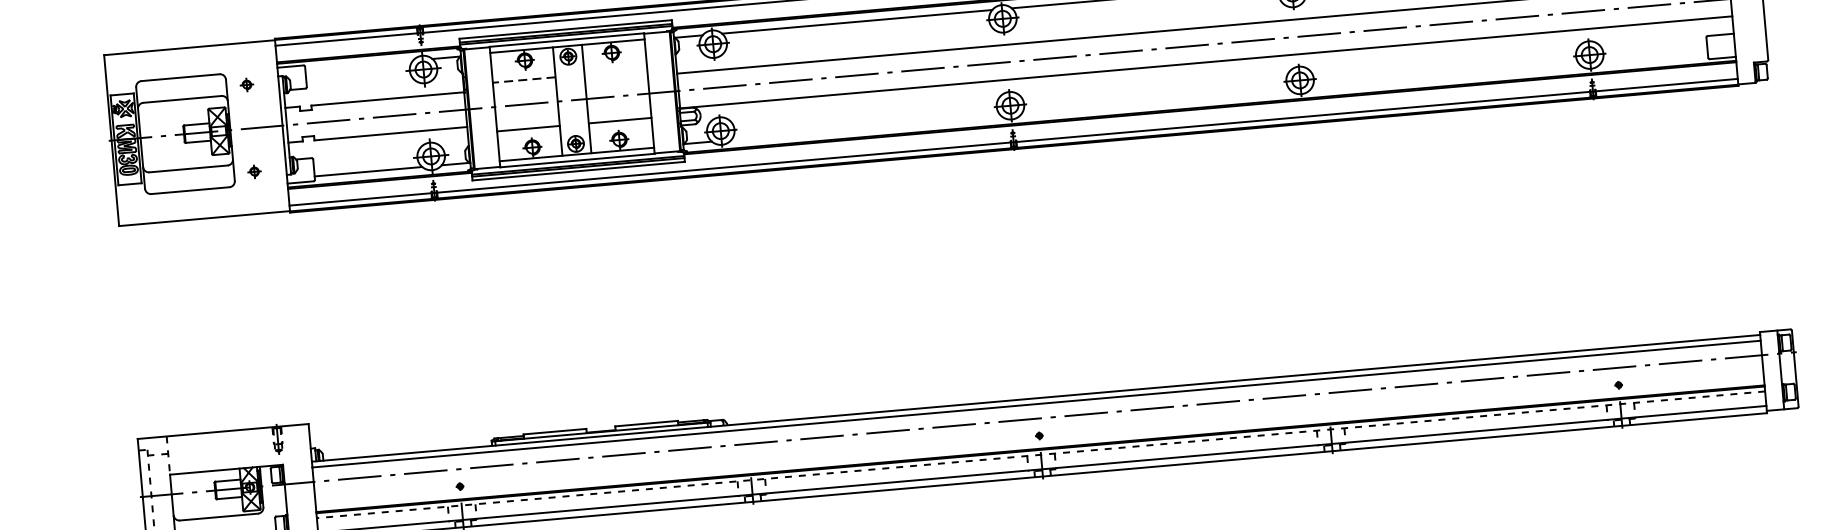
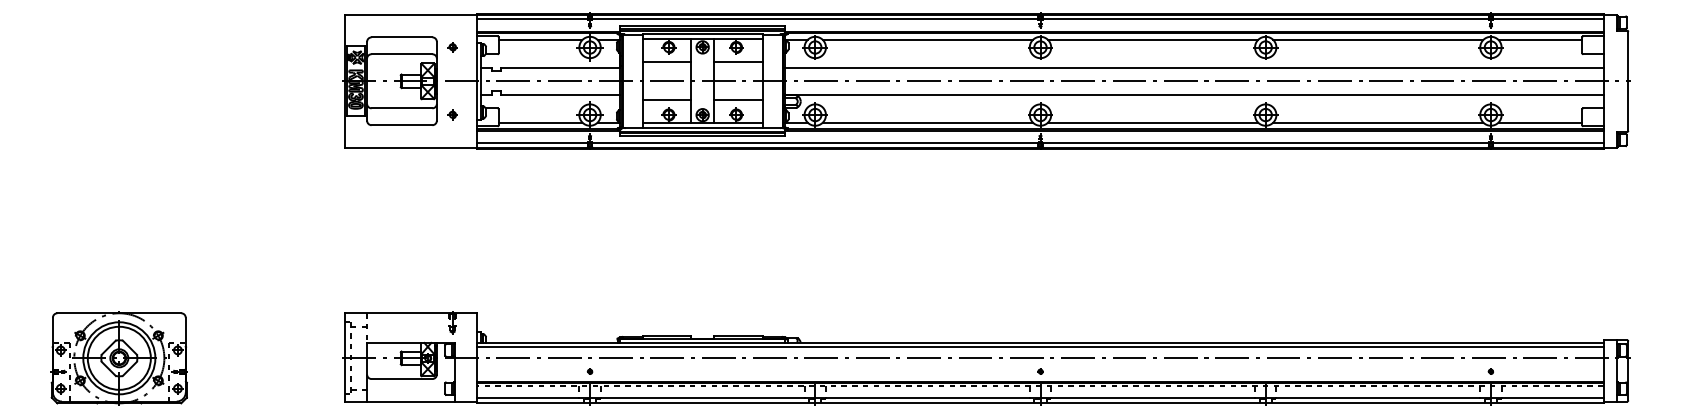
line: (1654, 59) -> (1540, 122), added
line: (358, 64) -> (540, 39), added
line: (616, 72) -> (738, 62), added
line: (1446, 77) -> (1378, 122), added
line: (523, 80) -> (666, 62), dashed -> solid
line: (1156, 102) -> (1153, 122), added
line: (865, 128) -> (927, 122), added

